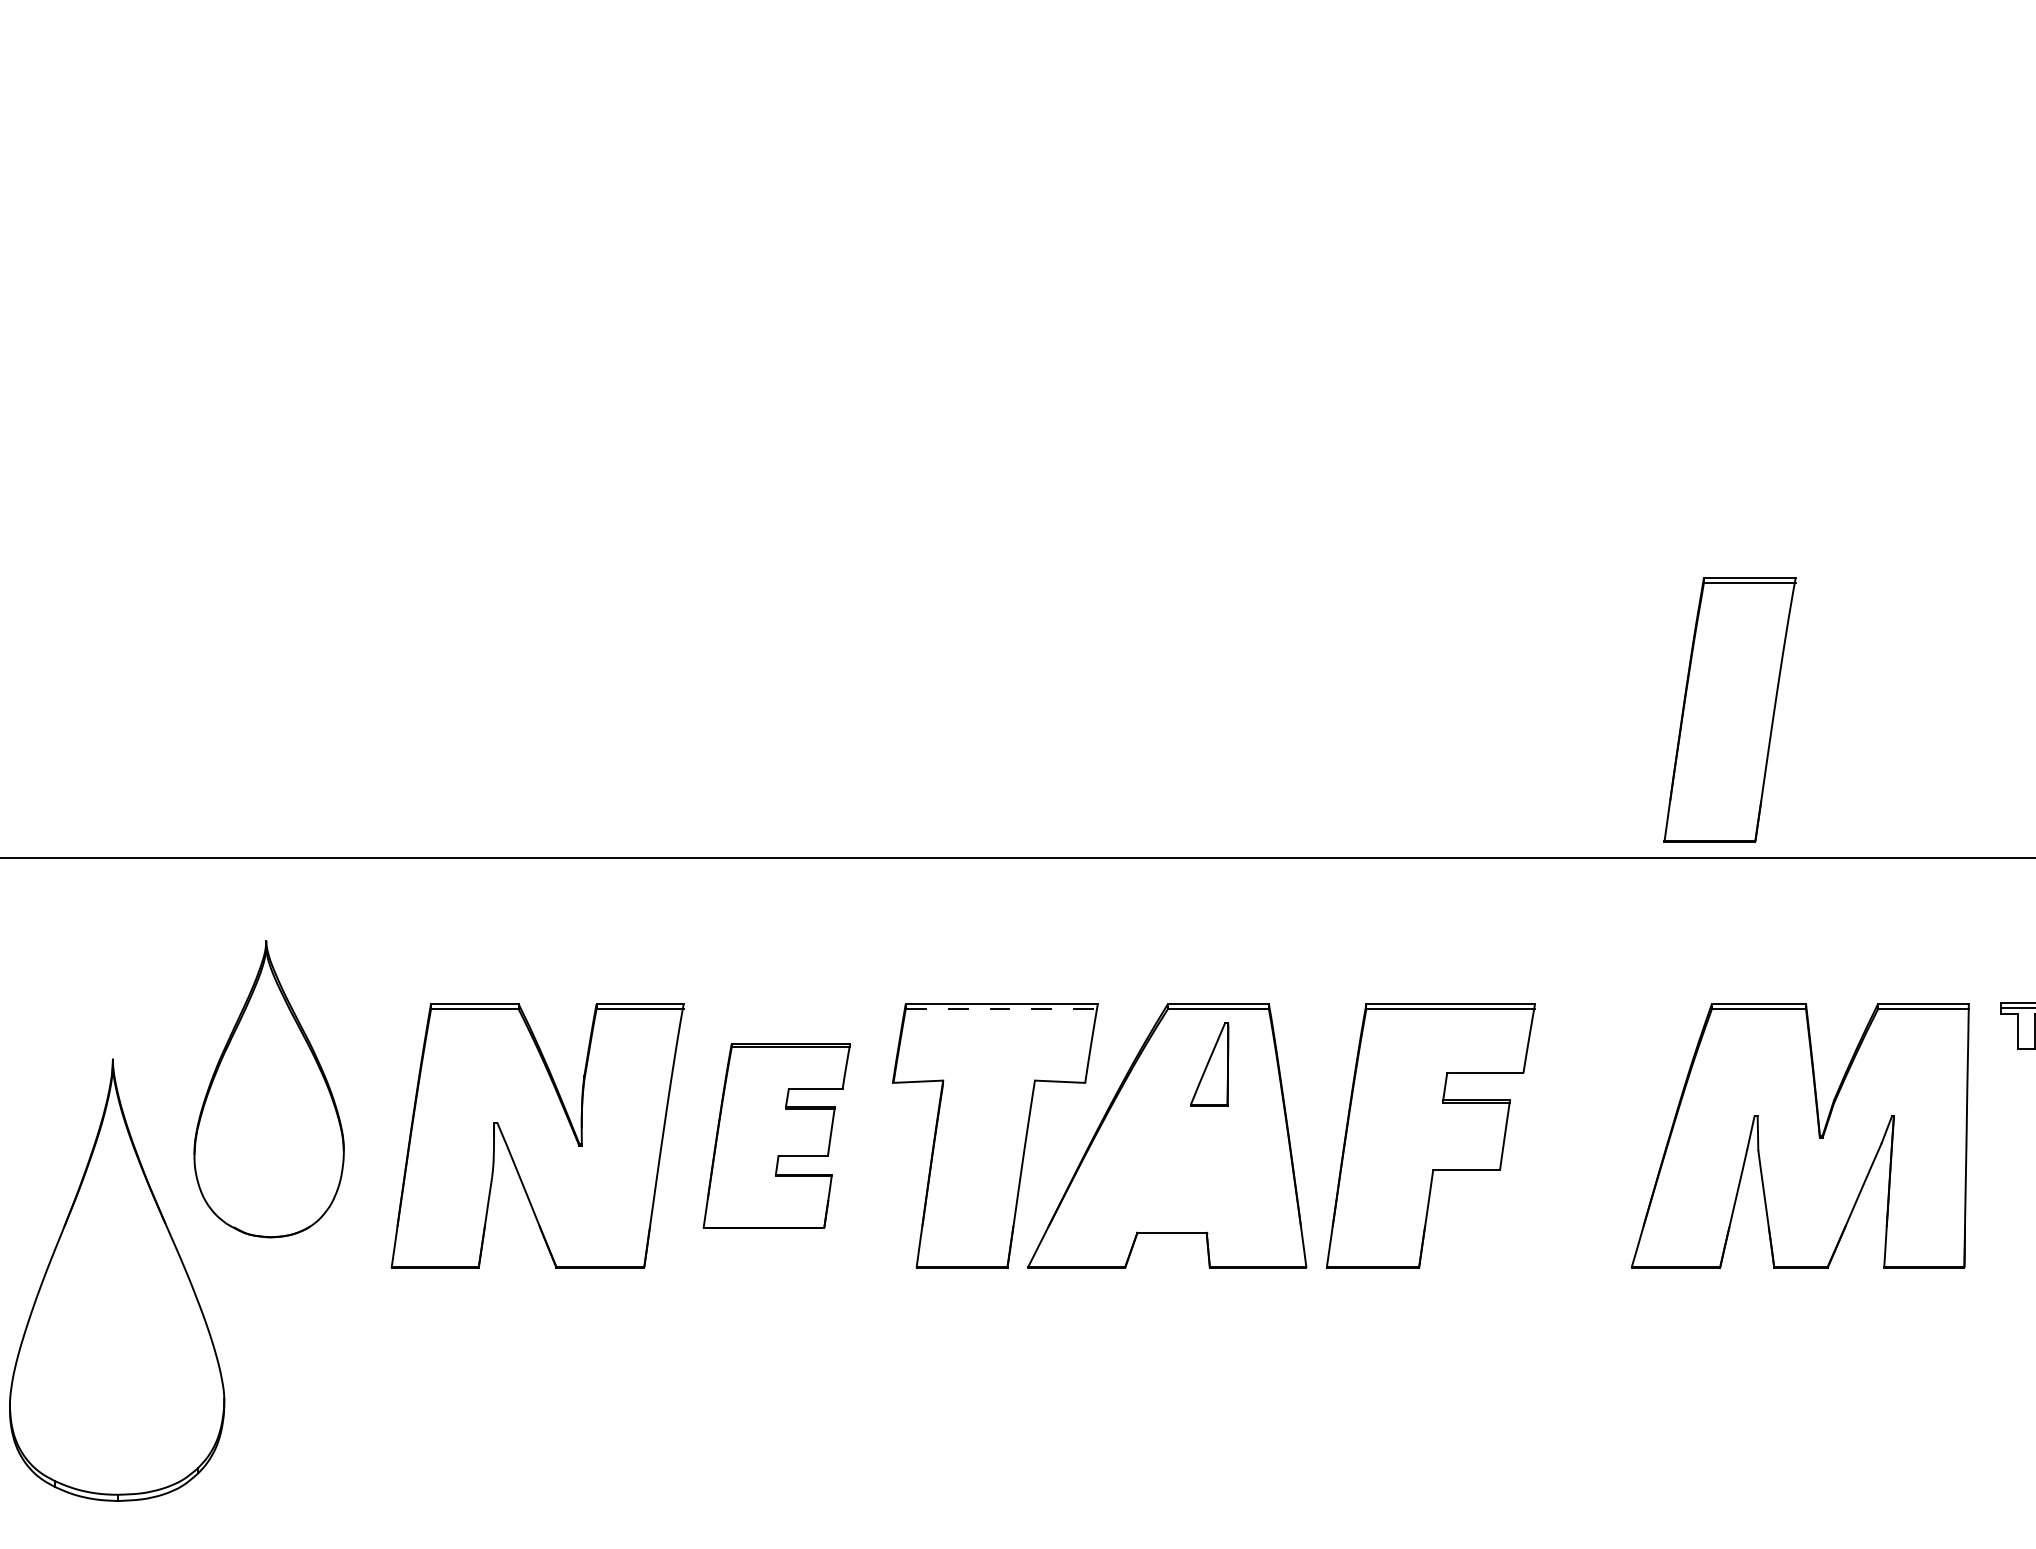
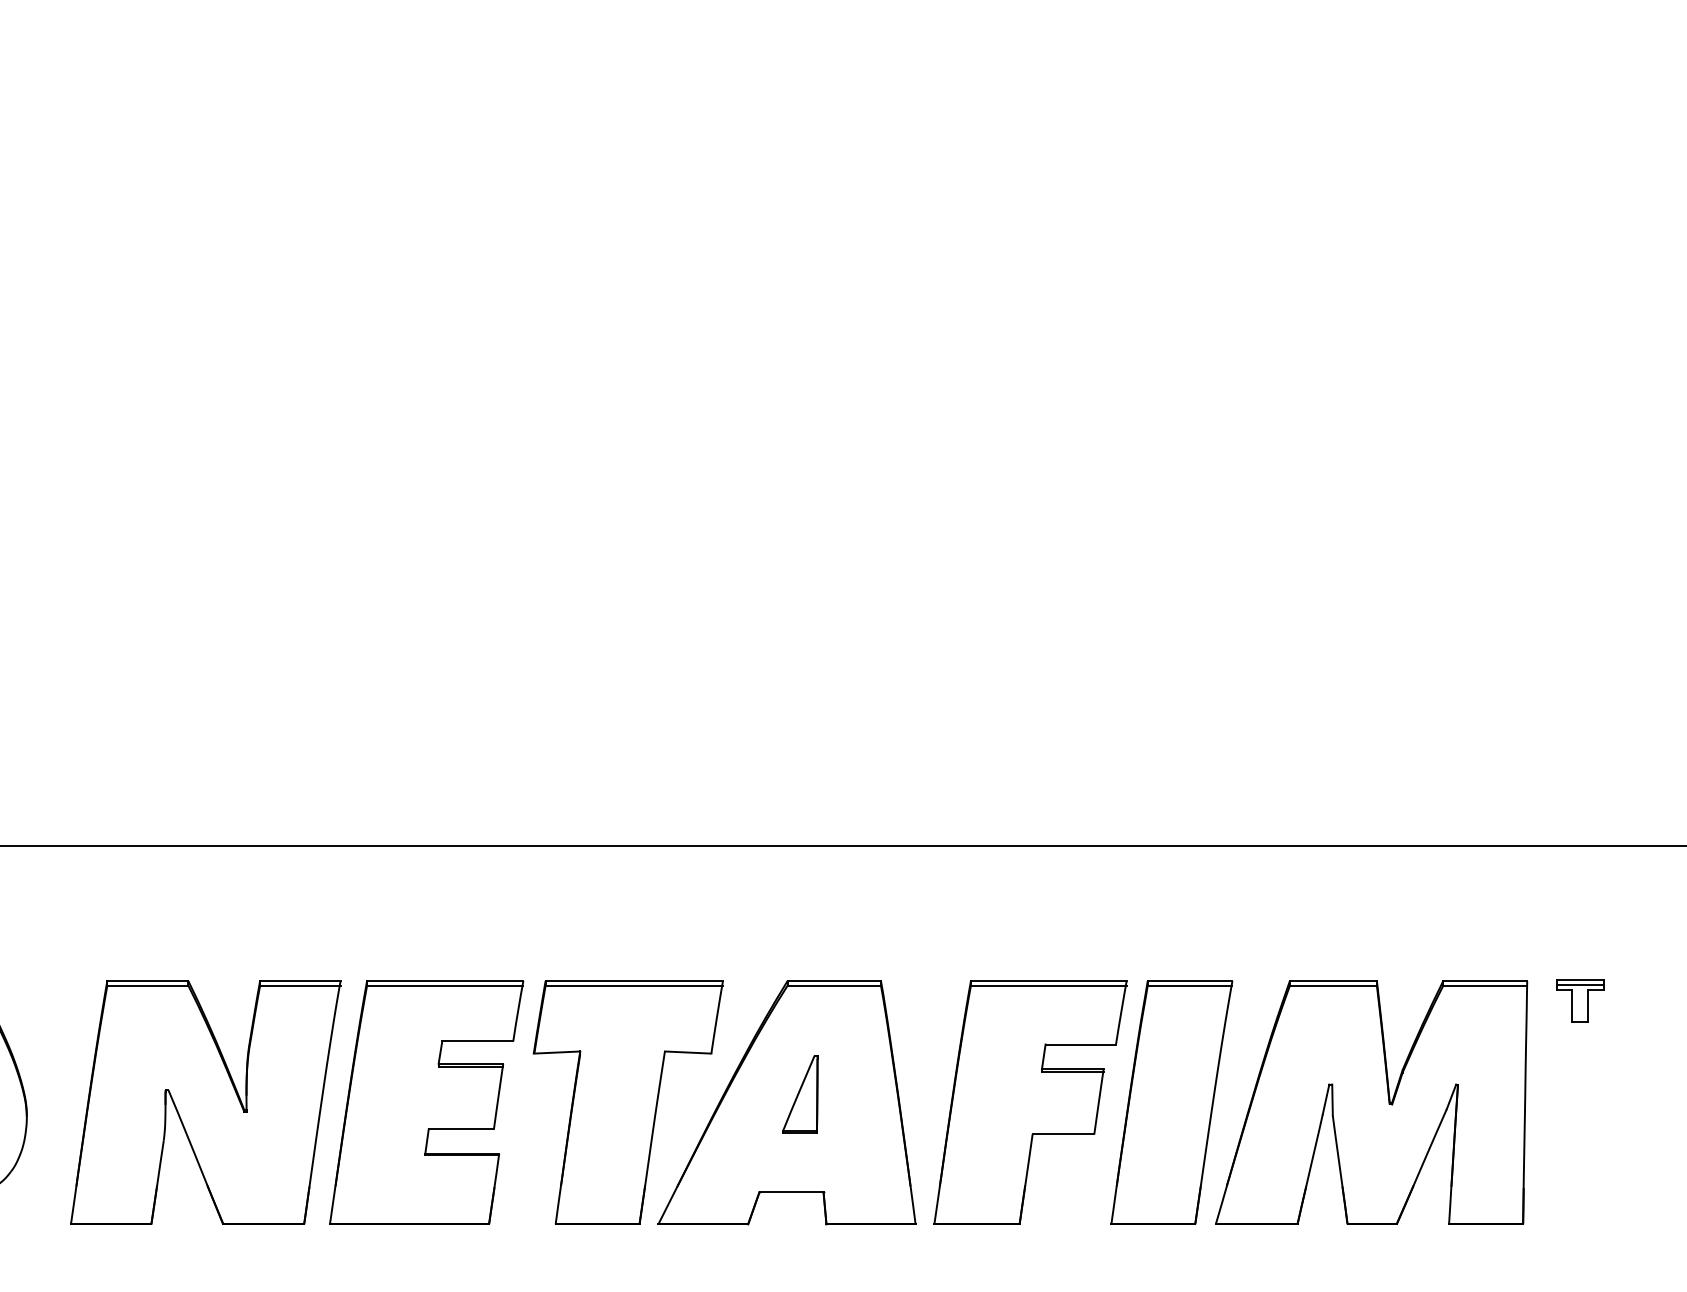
part: (1729, 709) -> (1171, 1102), moved
line: (1002, 1009) -> (634, 985), dashed -> solid
part: (1209, 1064) -> (800, 1093), moved
part: (776, 1135) -> (426, 1102), size x1.43

